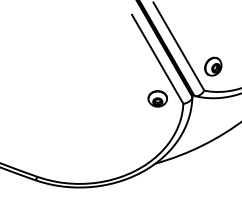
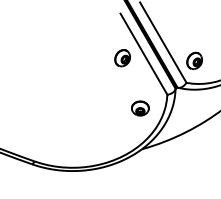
part: (134, 63) -> (122, 58), added
part: (157, 98) -> (140, 108), moved

